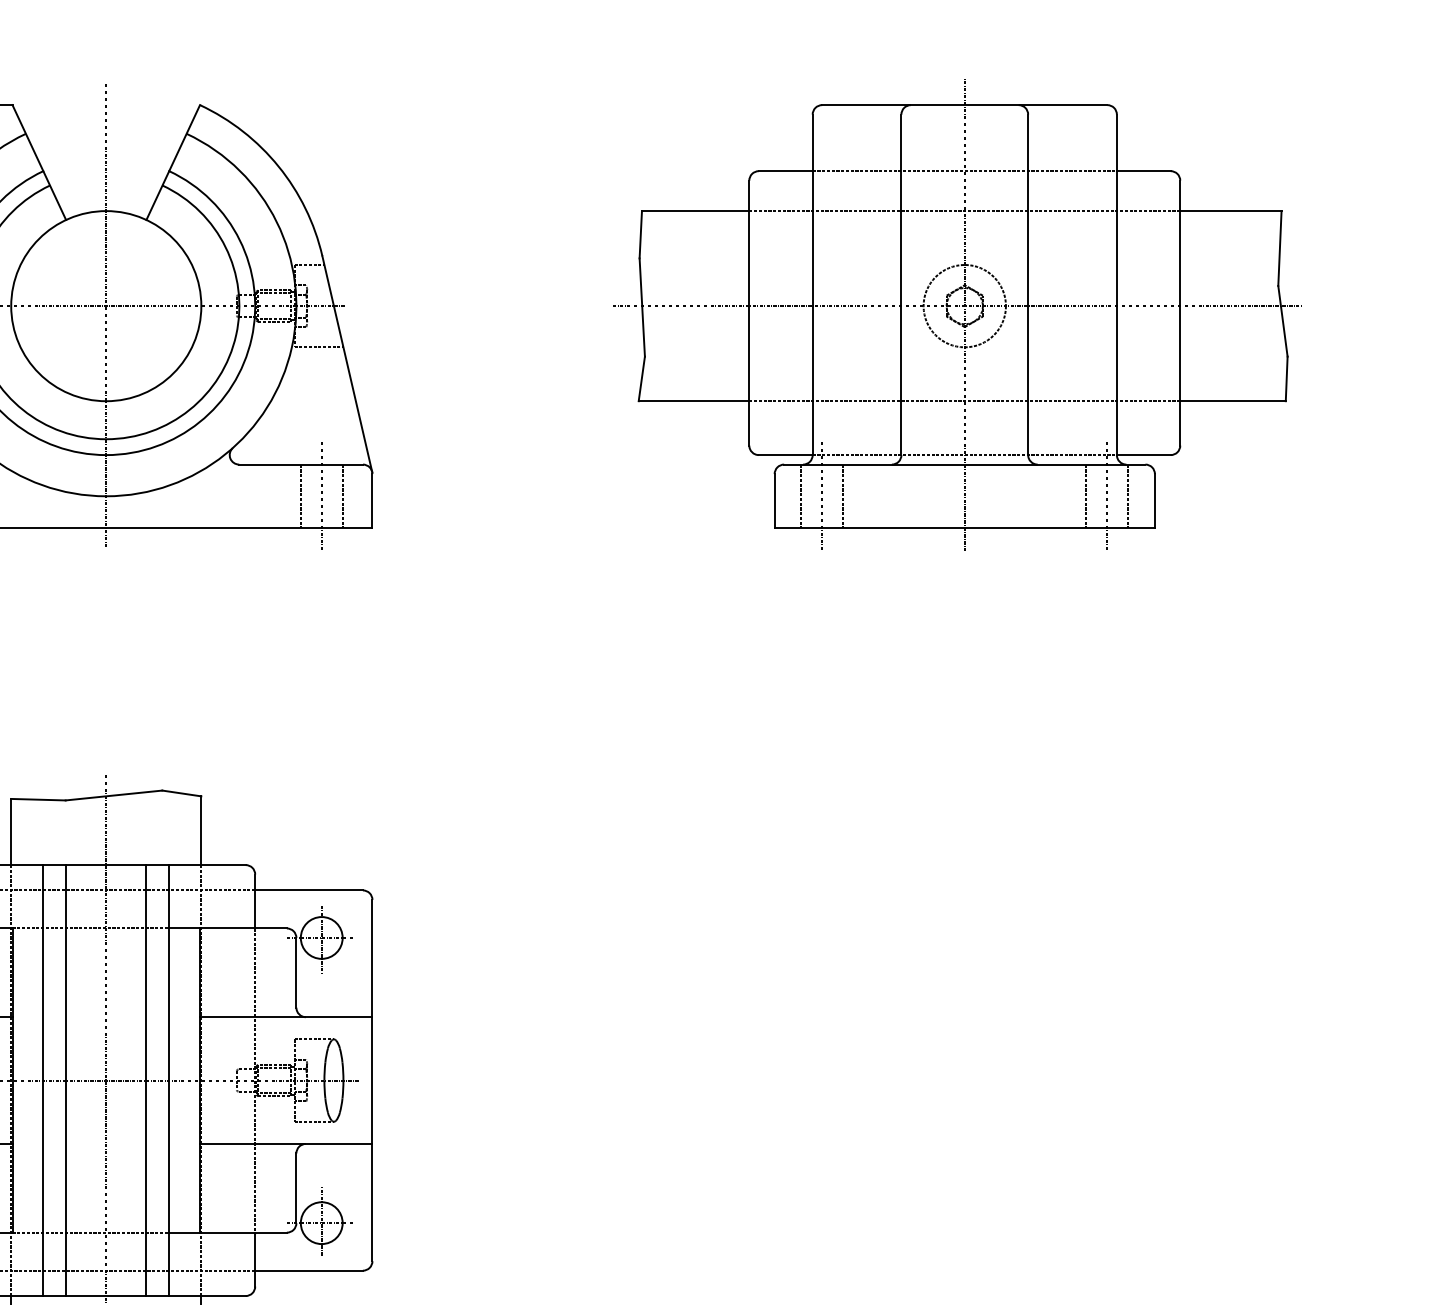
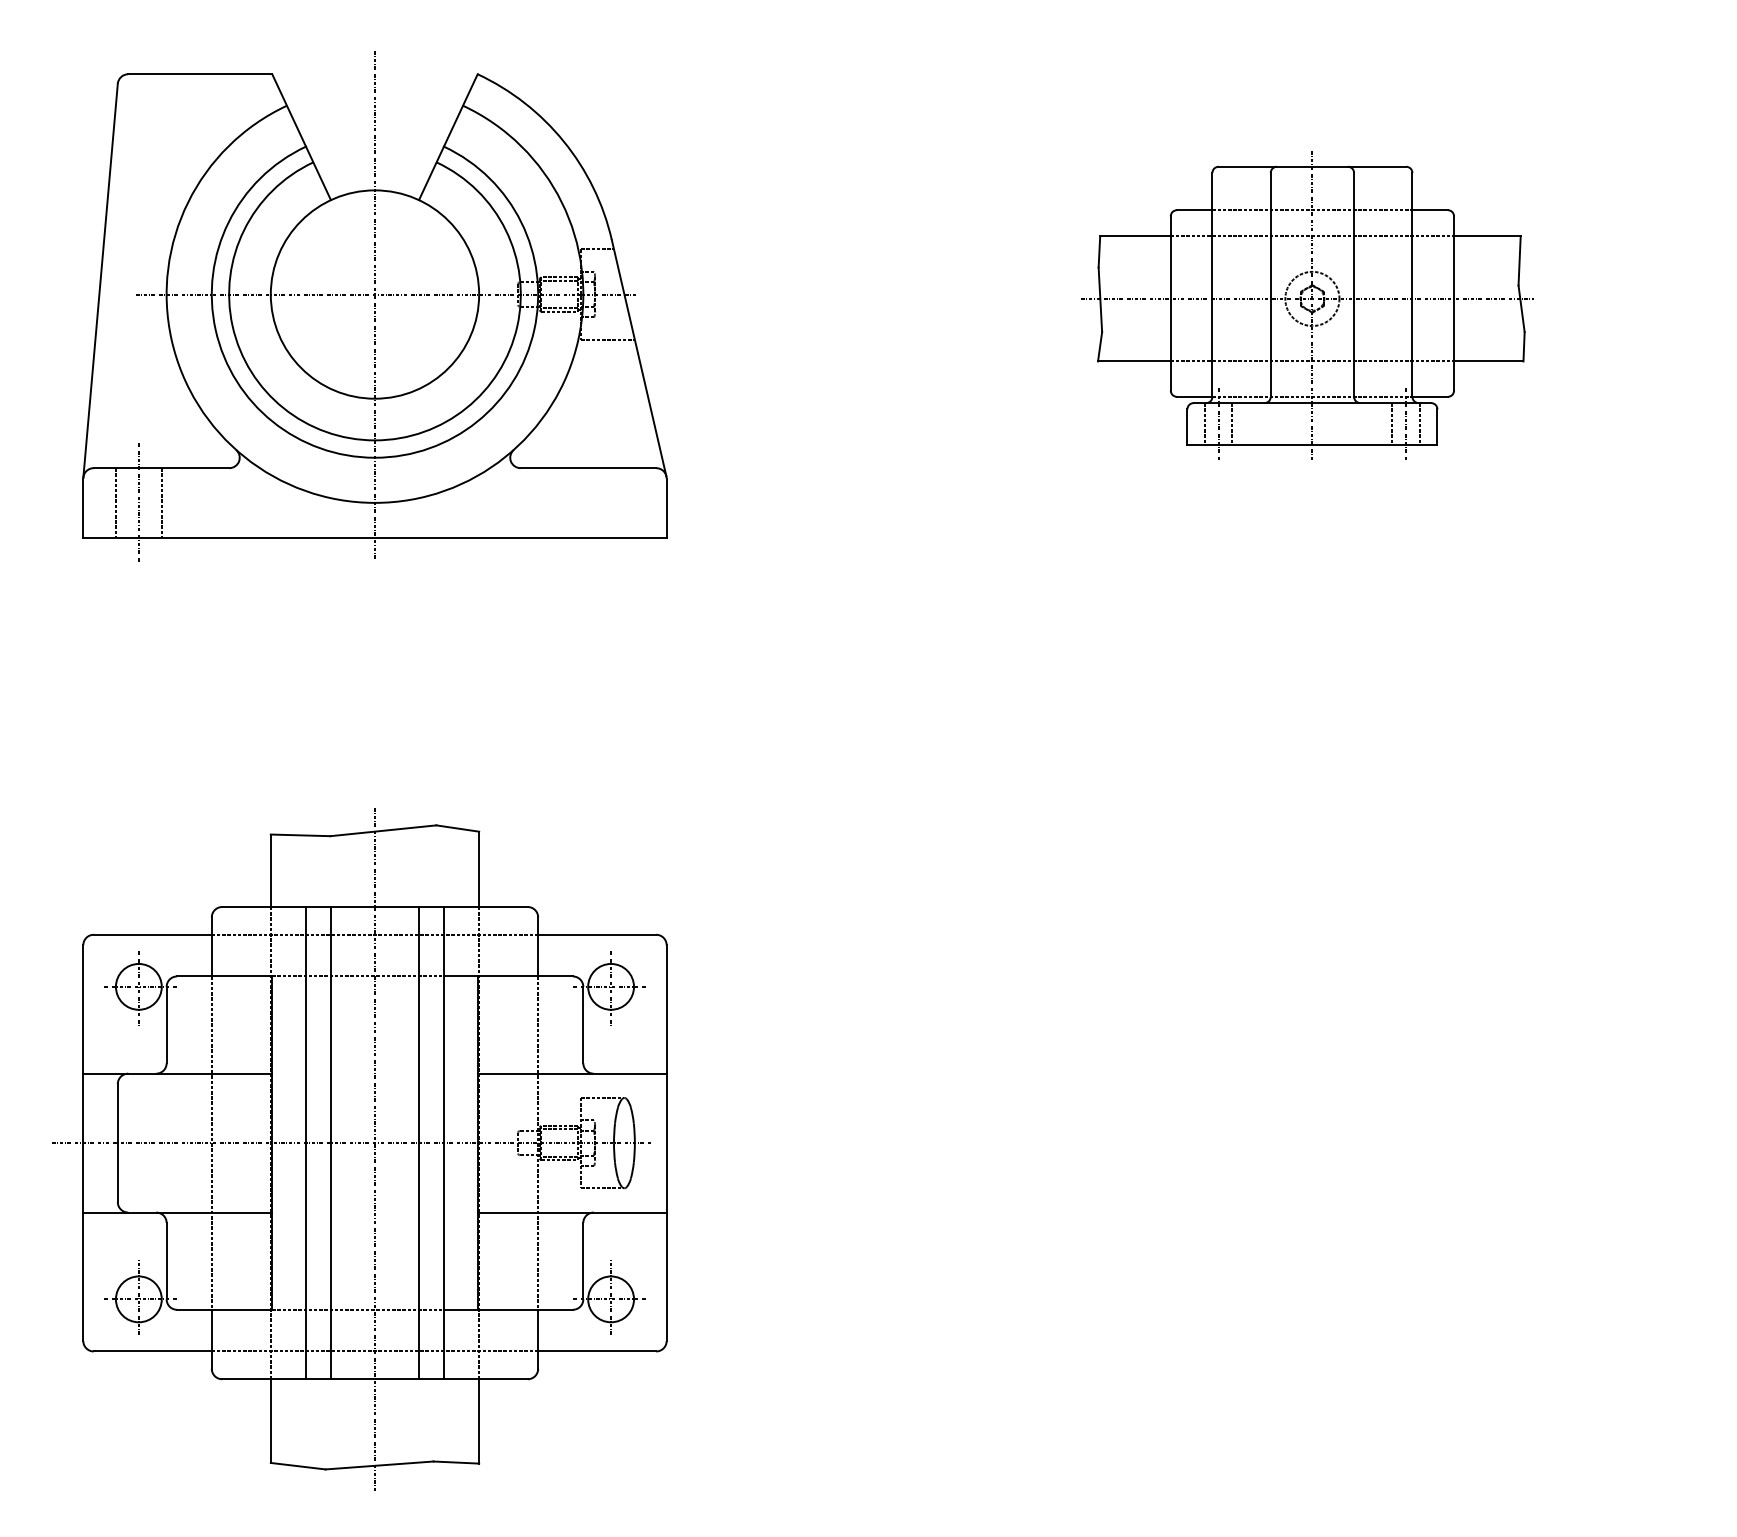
part: (957, 316) -> (1307, 305), size x0.6
line: (301, 495) -> (588, 502), removed
line: (343, 495) -> (634, 502), removed
line: (322, 496) -> (611, 503), removed

